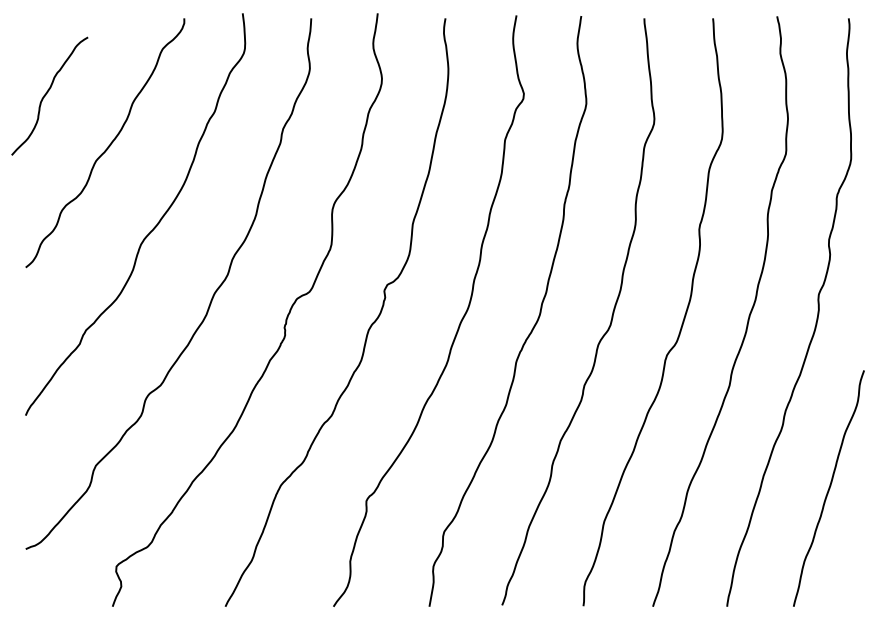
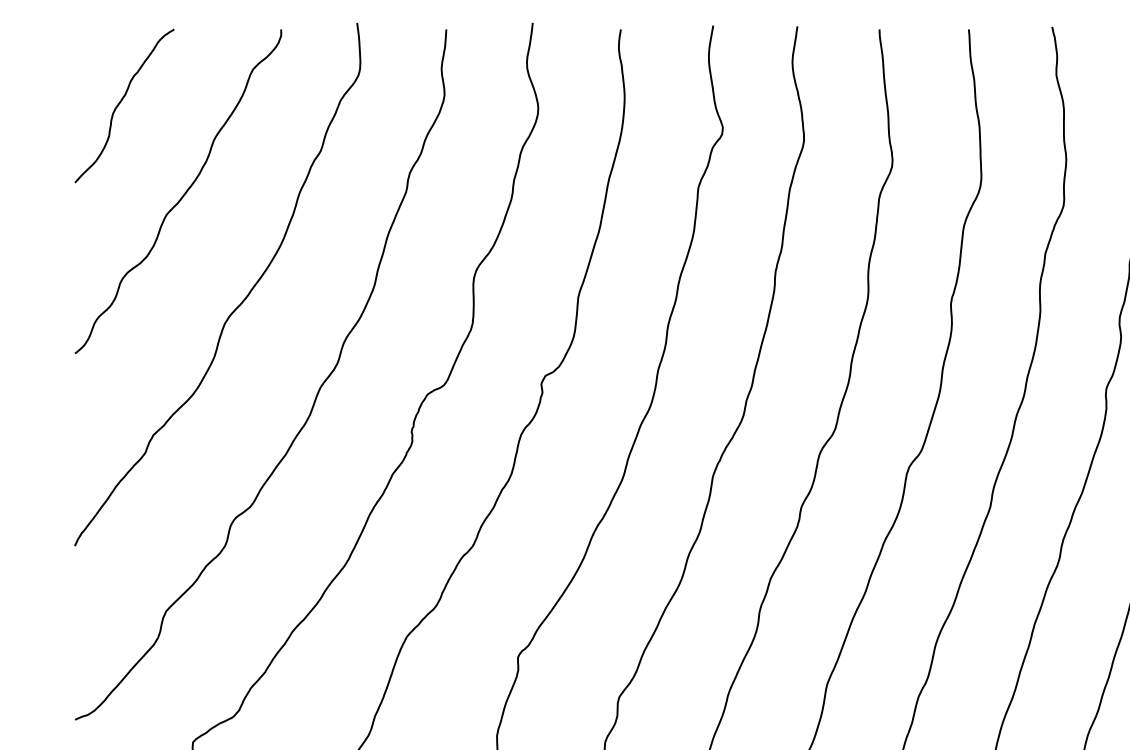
curve: (47, 93) -> (121, 102), moved

